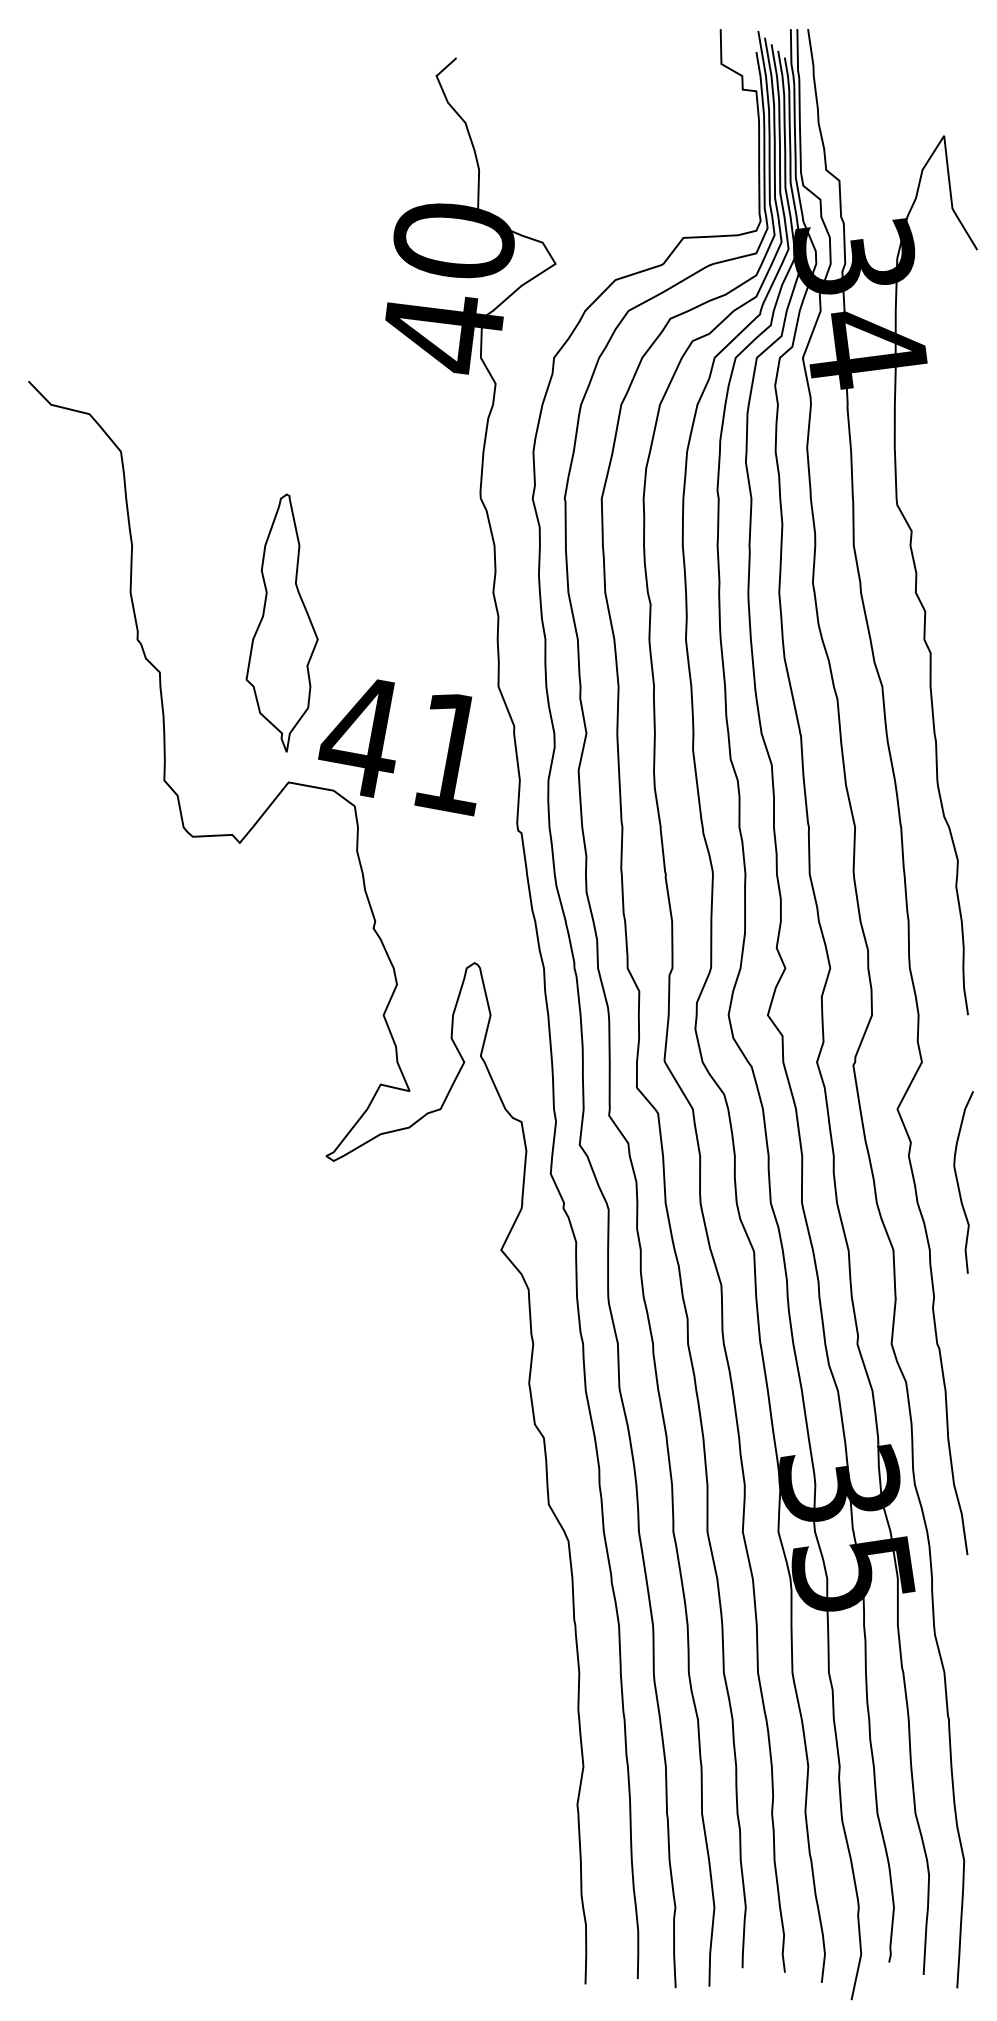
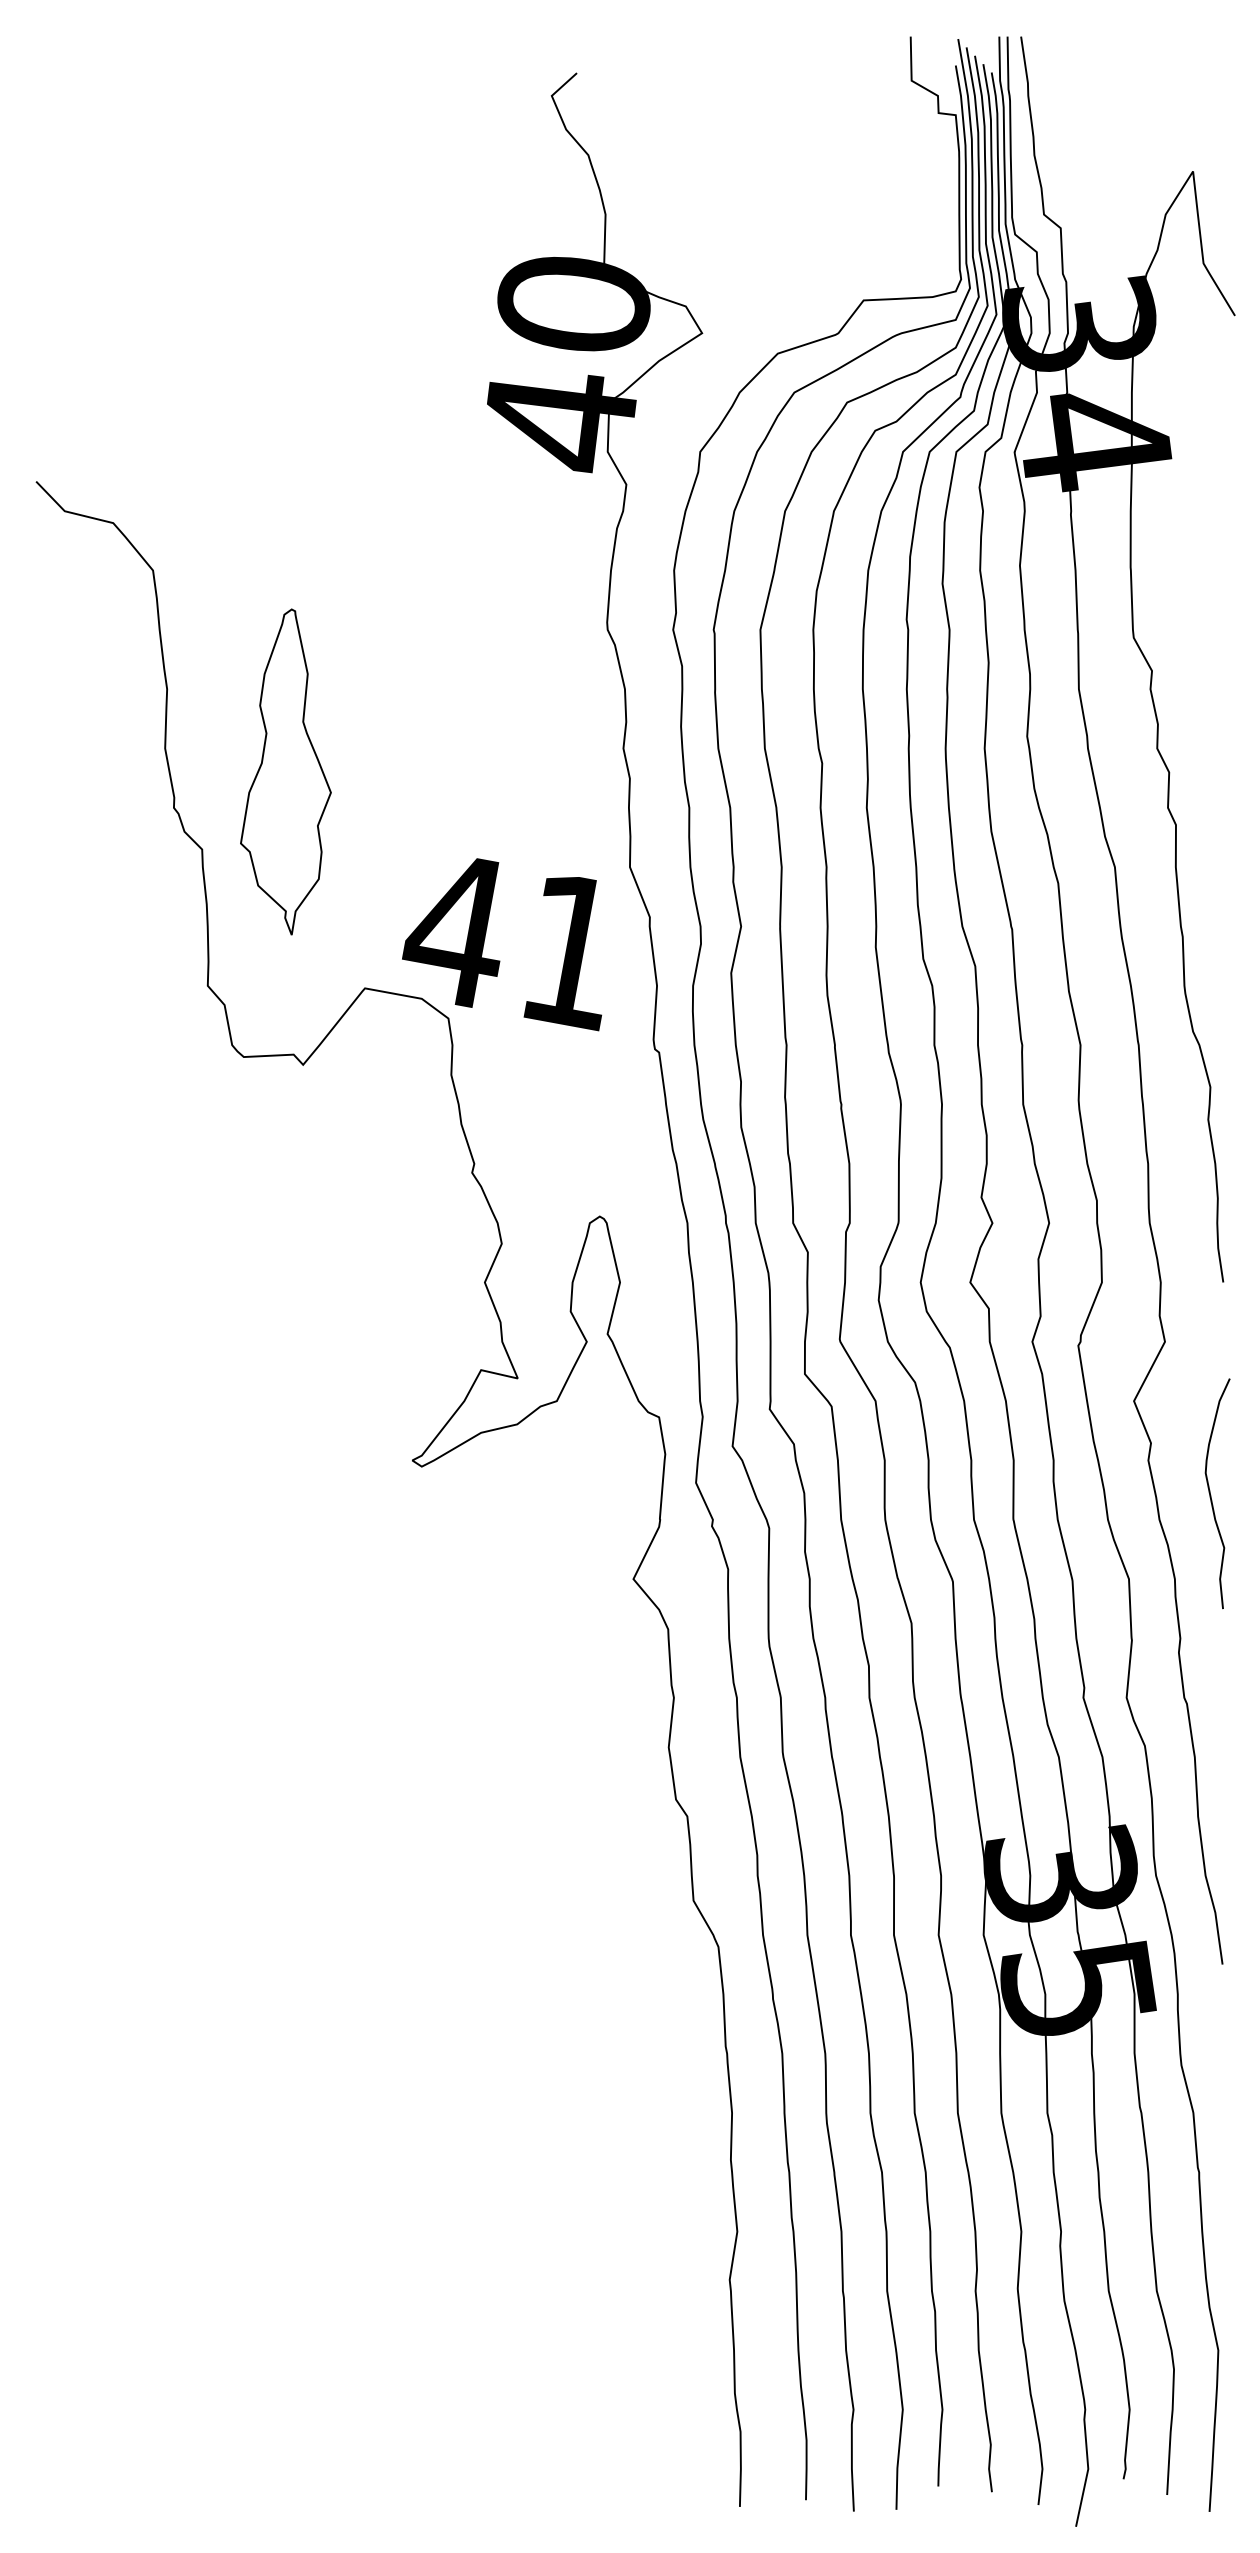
part: (281, 622) -> (285, 771), moved

